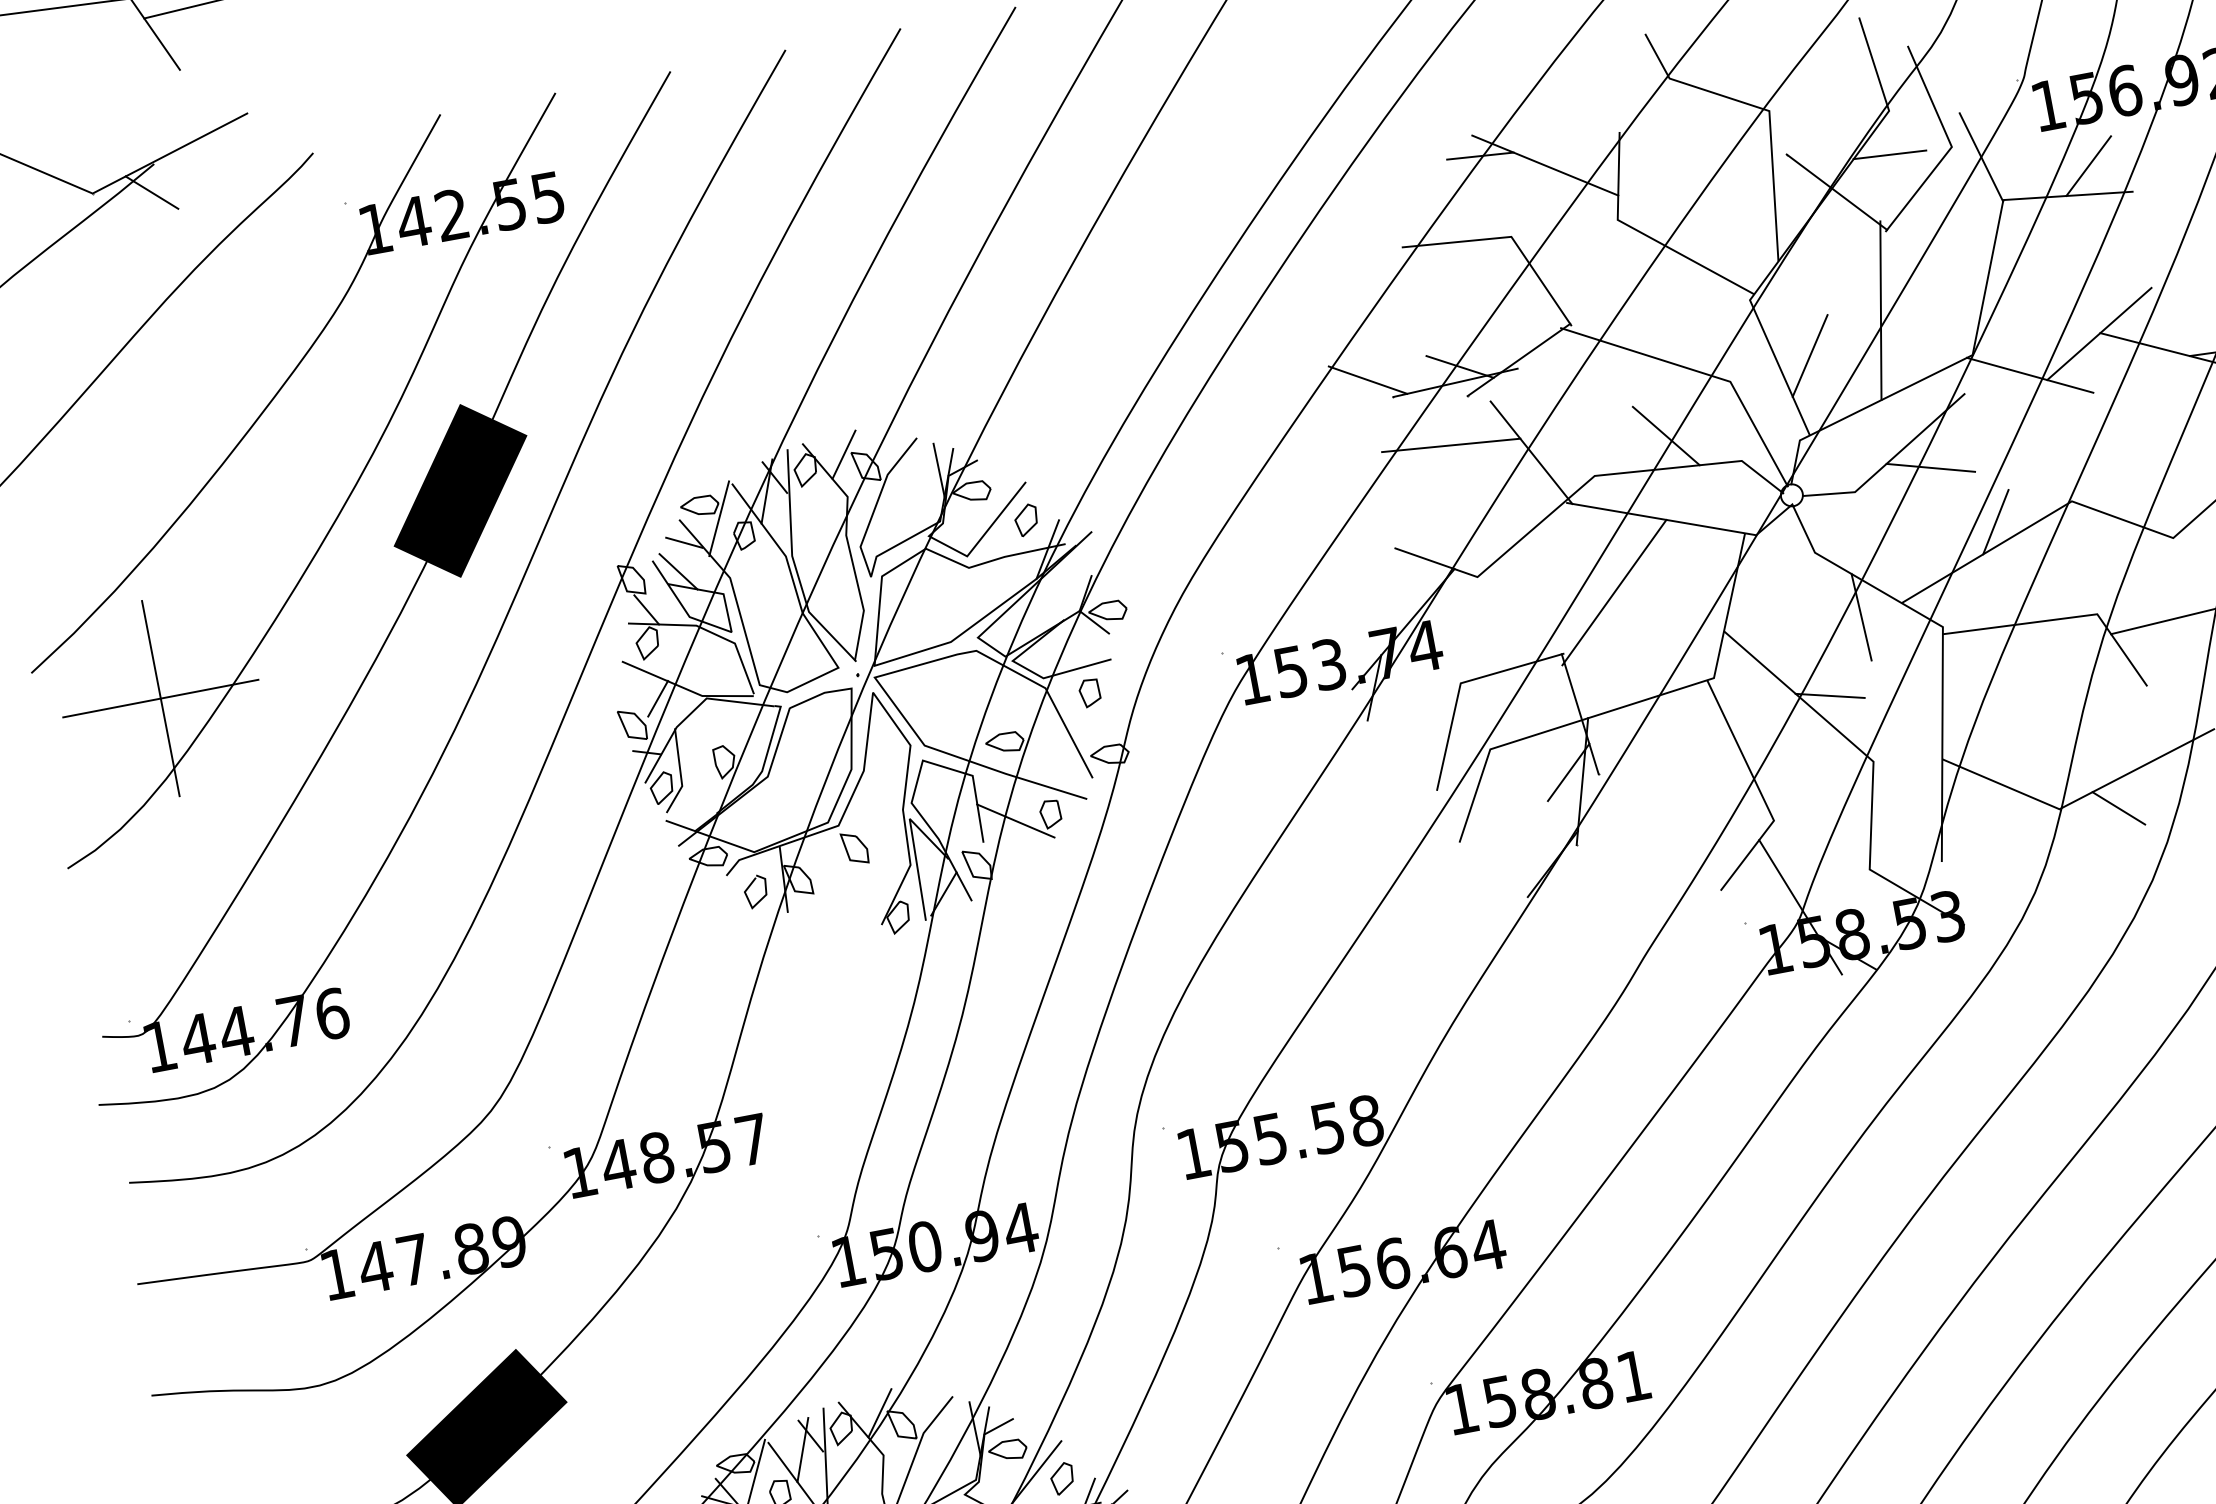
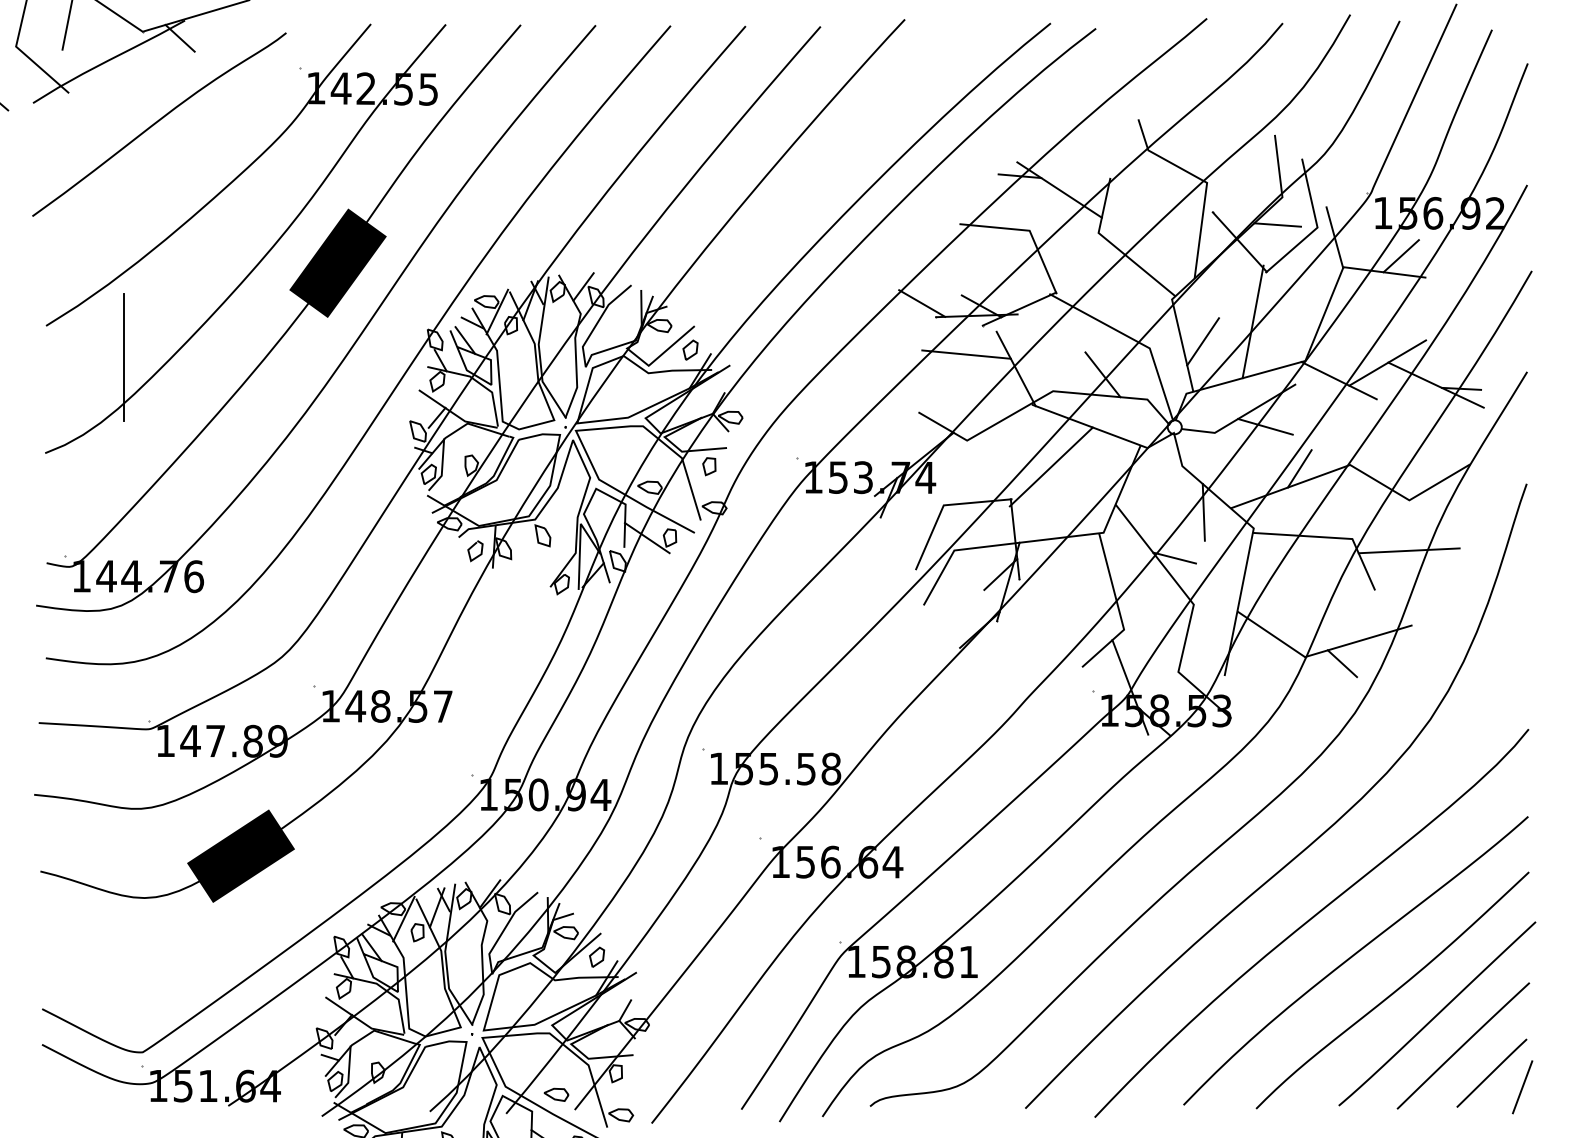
line: (160, 698) -> (124, 357), removed

